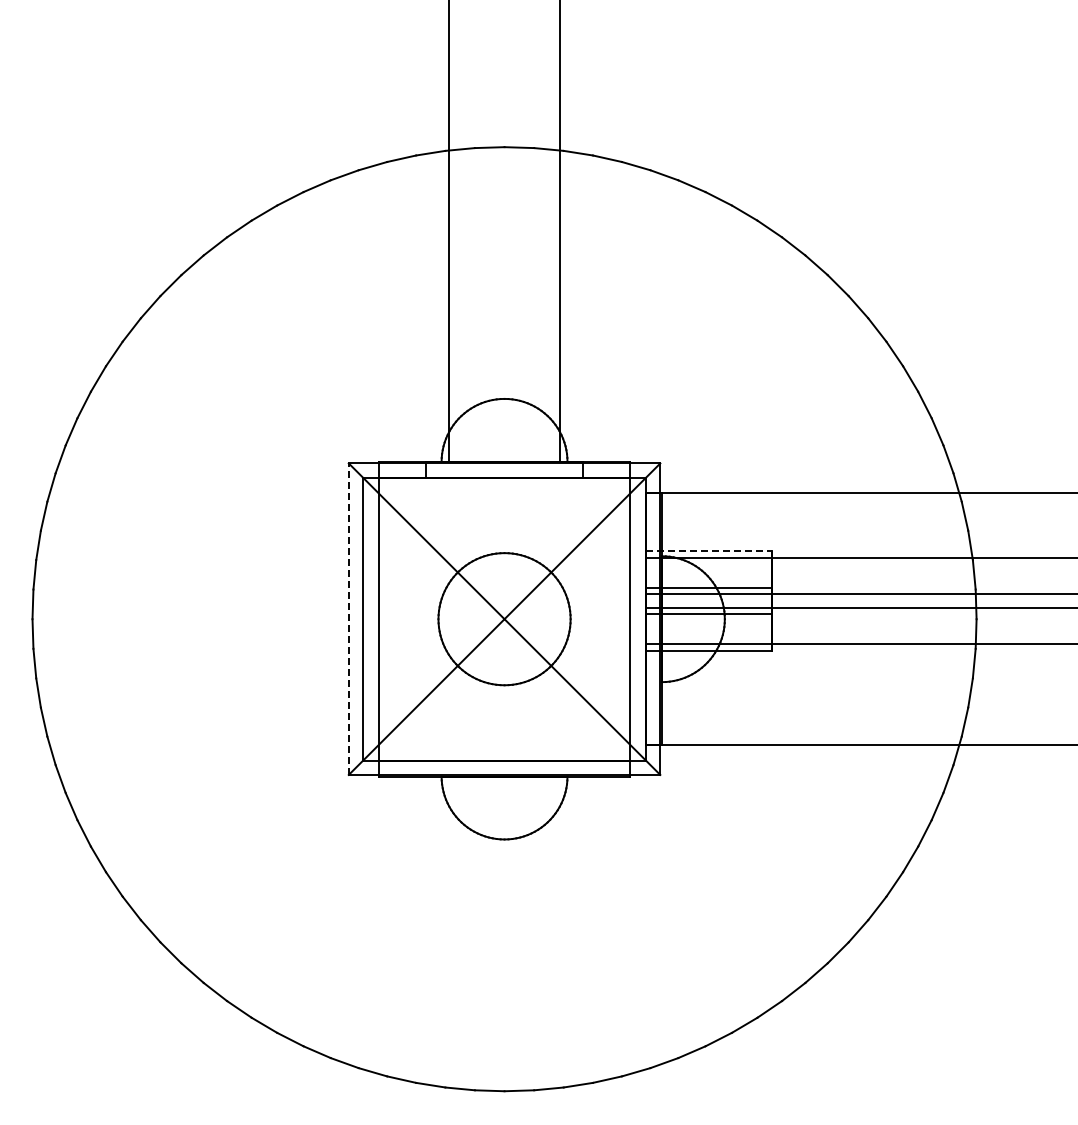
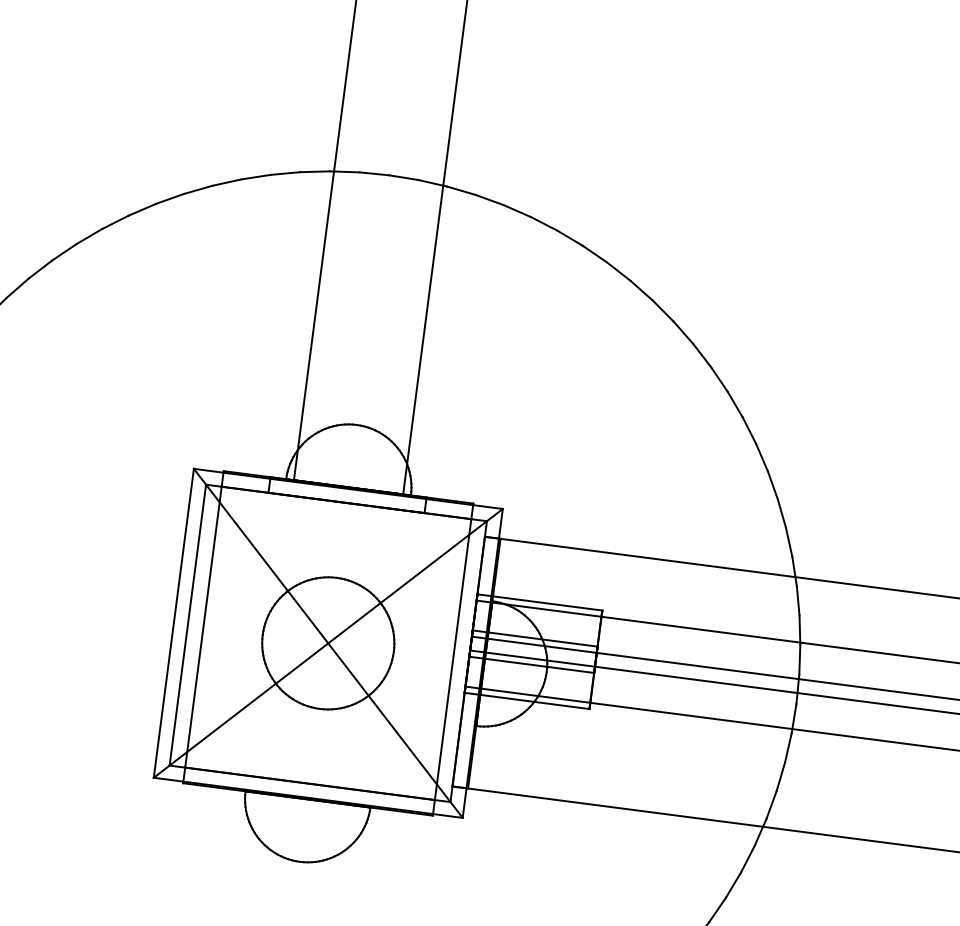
line: (709, 551) -> (540, 602), dashed -> solid
line: (348, 619) -> (173, 623), dashed -> solid

